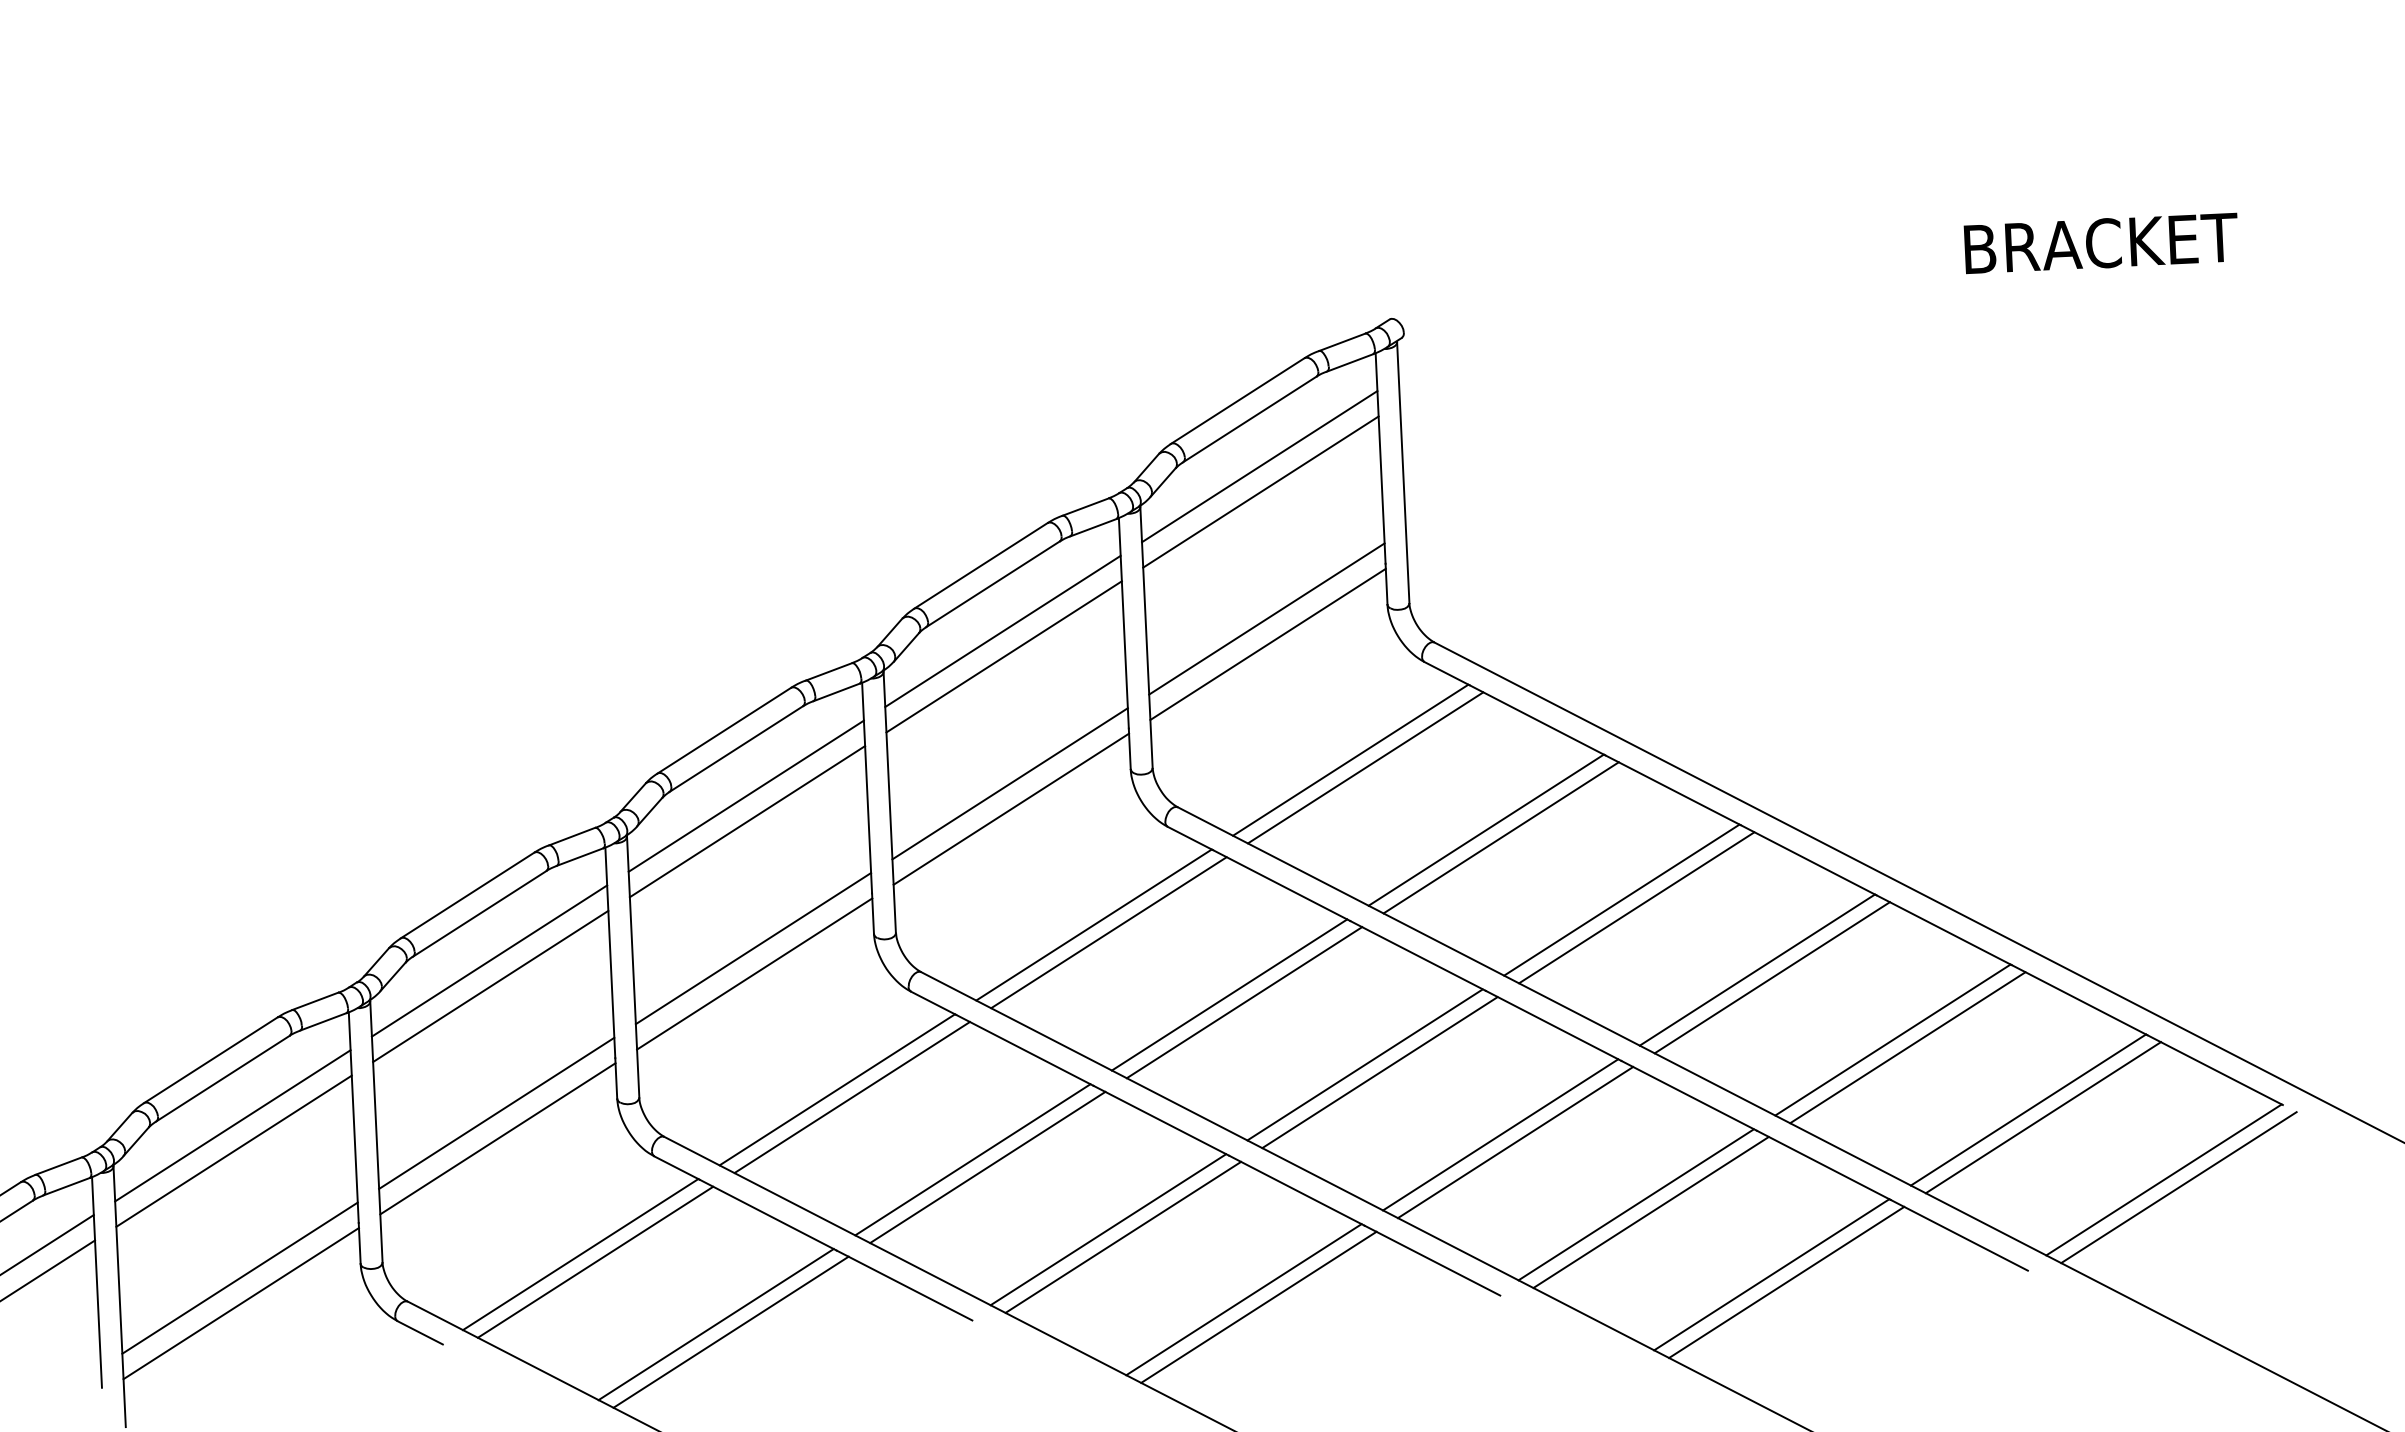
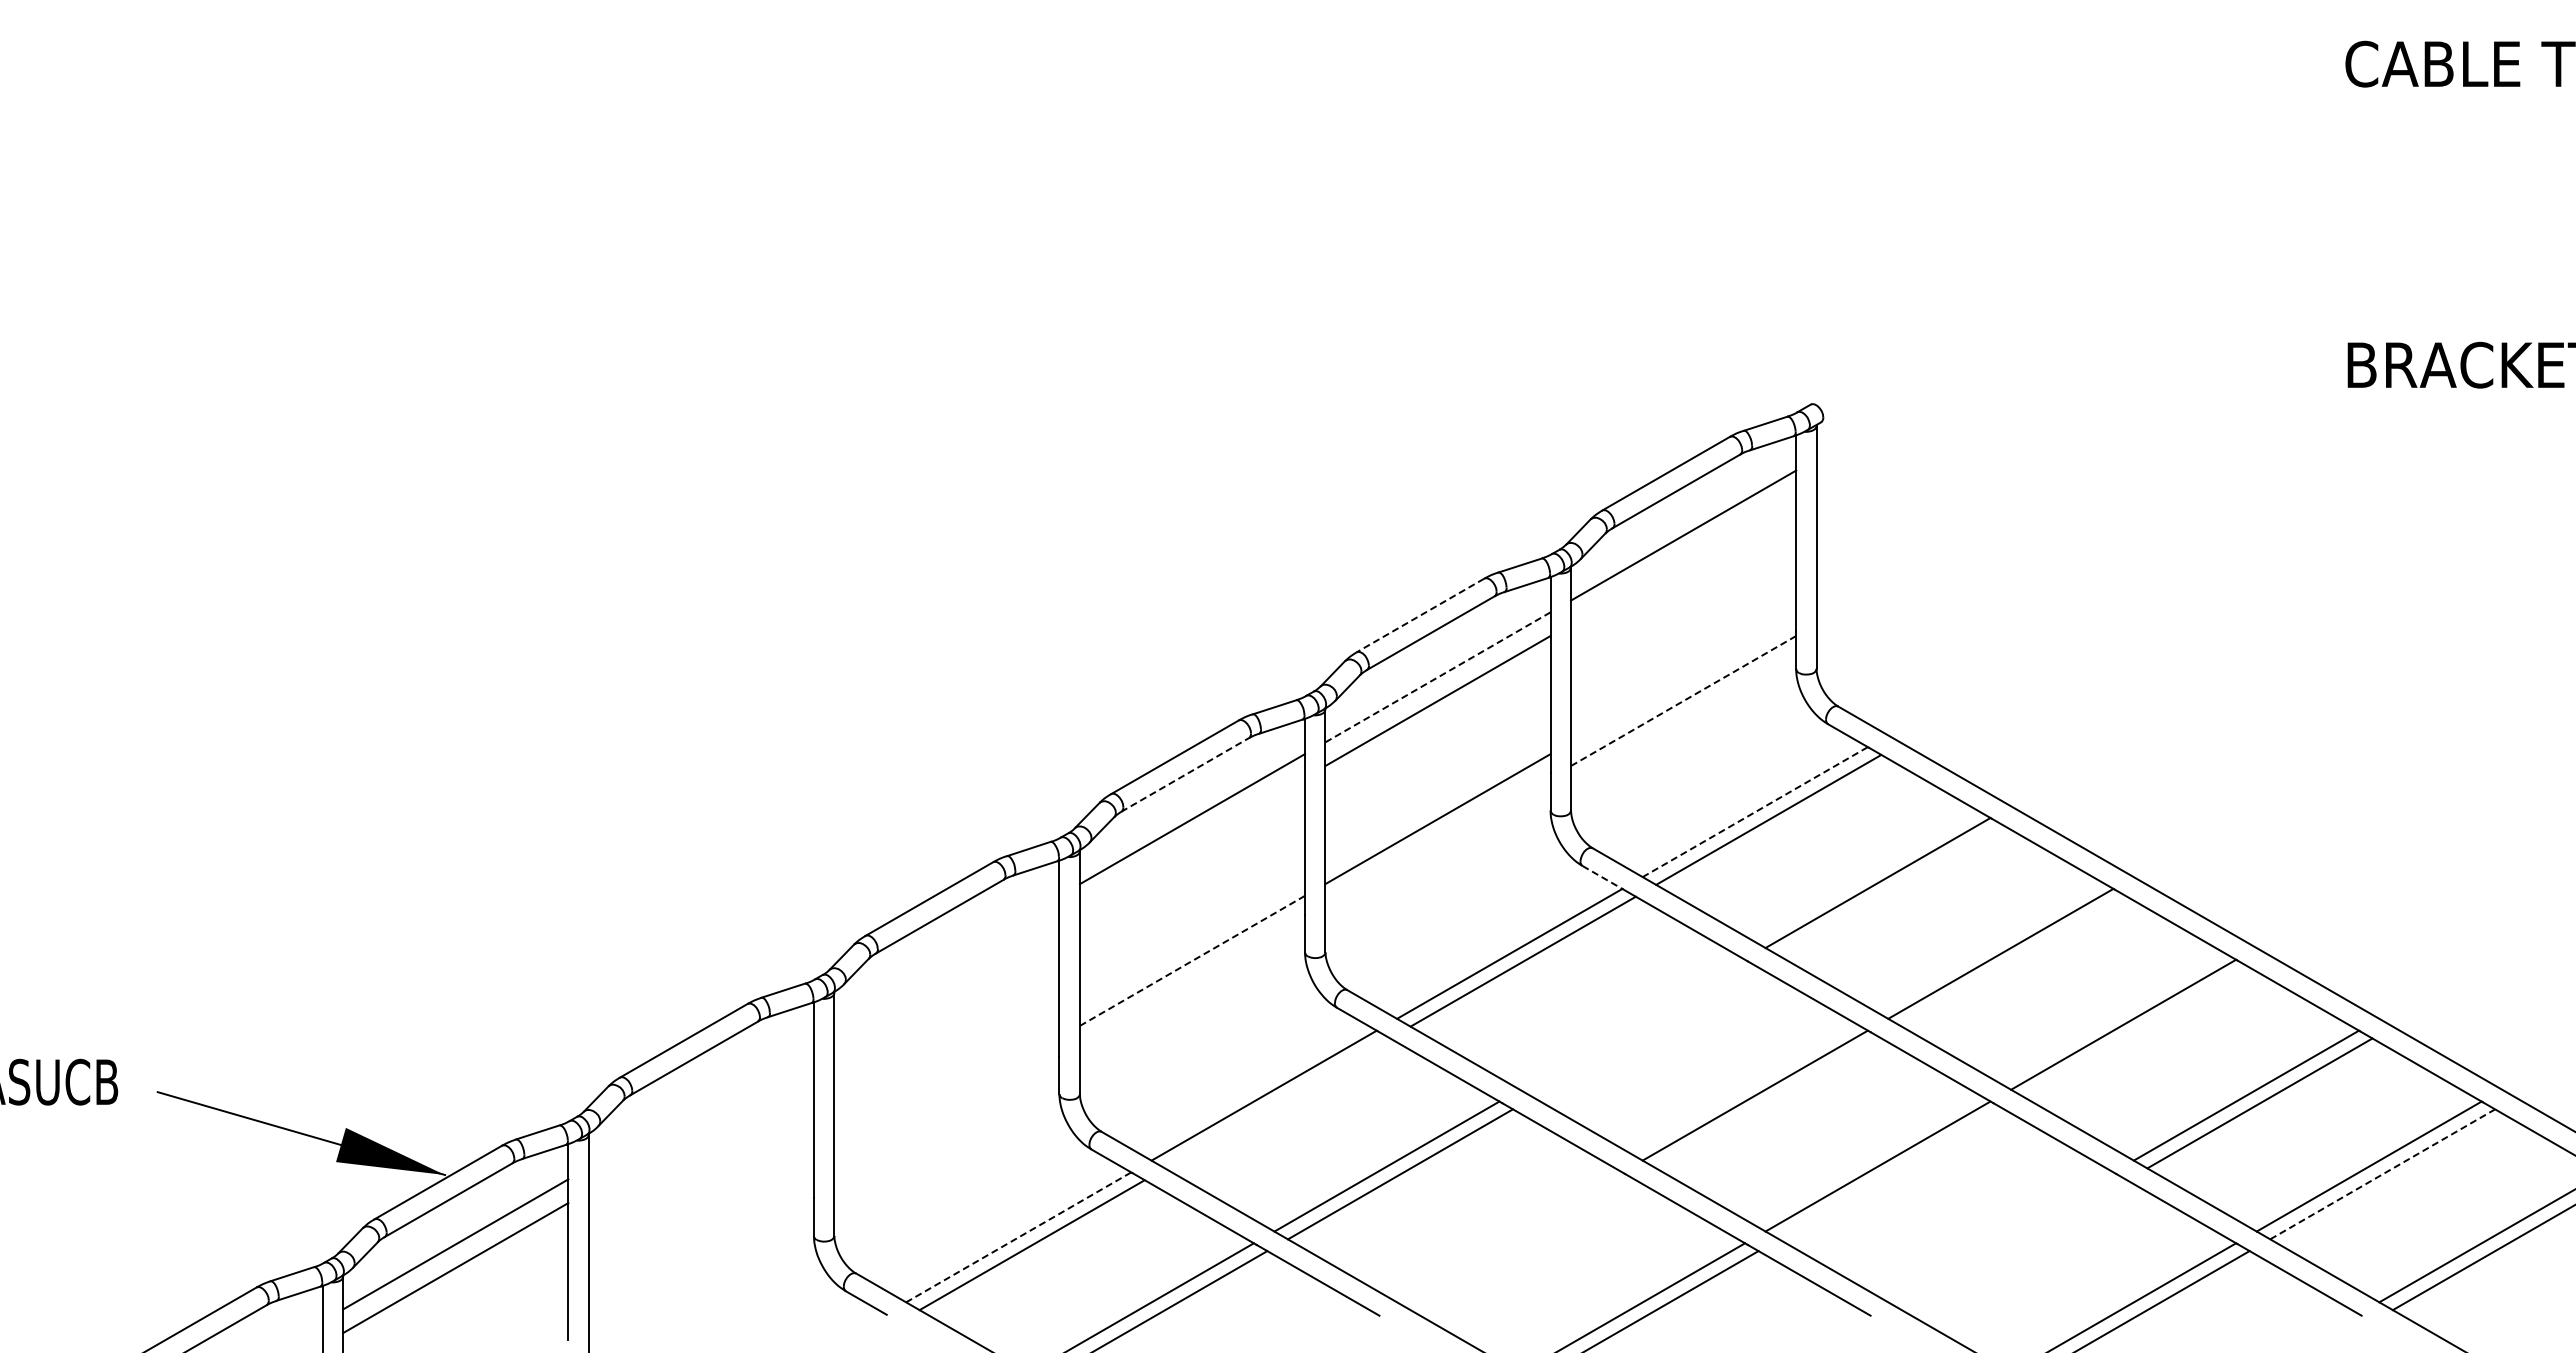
line: (1260, 492) -> (1683, 559), removed
line: (980, 565) -> (1420, 615), solid -> dashed
line: (1266, 619) -> (1683, 677), removed
line: (1002, 631) -> (1437, 677), solid -> dashed
line: (1269, 643) -> (1684, 700), solid -> dashed
line: (736, 749) -> (1185, 775), solid -> dashed
line: (1351, 760) -> (1755, 812), solid -> dashed
line: (1010, 808) -> (1437, 842), removed
line: (747, 821) -> (1192, 842), removed
line: (1501, 837) -> (1891, 890), removed
line: (1190, 838) -> (1603, 877), solid -> dashed
line: (1635, 907) -> (2013, 961), removed
line: (753, 948) -> (1192, 960), solid -> dashed
line: (489, 960) -> (946, 960), removed
line: (754, 973) -> (1192, 984), removed
line: (1771, 977) -> (2136, 1032), removed
line: (490, 986) -> (946, 984), removed
line: (1229, 994) -> (1632, 1024), removed
line: (1243, 1002) -> (1645, 1032), removed
line: (1379, 1072) -> (1768, 1103), removed
line: (852, 1097) -> (1277, 1103), removed
line: (496, 1113) -> (946, 1102), removed
line: (2043, 1117) -> (2382, 1174), solid -> dashed
line: (232, 1125) -> (701, 1102), removed
line: (497, 1139) -> (946, 1126), removed
line: (1515, 1142) -> (1891, 1174), removed
line: (234, 1151) -> (701, 1126), removed
line: (1635, 1204) -> (2000, 1237), removed
line: (1650, 1212) -> (2013, 1245), removed
line: (1108, 1229) -> (1509, 1237), removed
line: (1122, 1237) -> (1522, 1245), removed
line: (580, 1254) -> (1018, 1237), solid -> dashed
line: (240, 1278) -> (701, 1244), removed
line: (241, 1304) -> (701, 1268), removed

